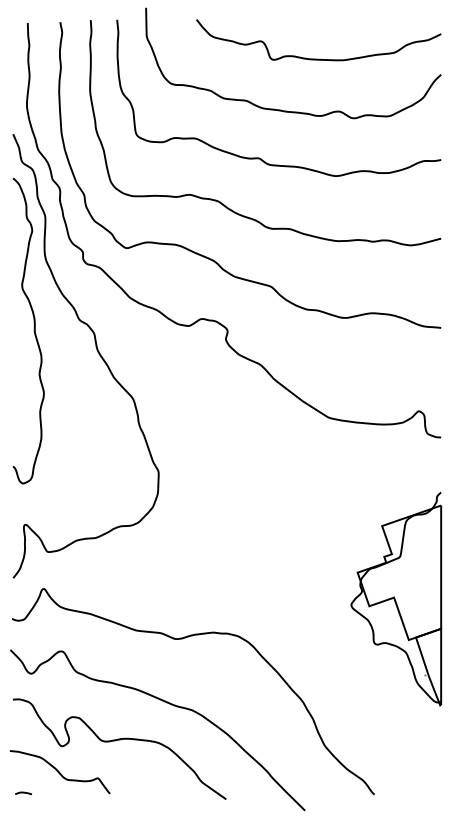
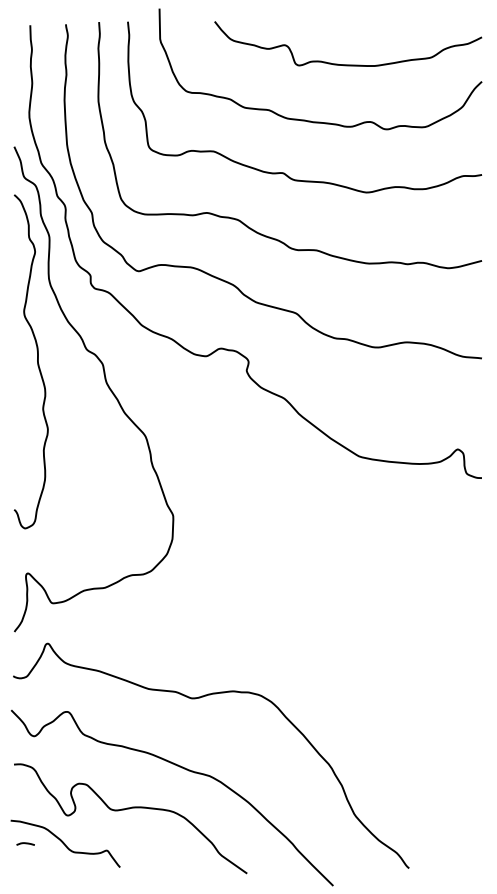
part: (396, 598) -> (433, 654), removed
curve: (23, 793) -> (25, 844), moved

